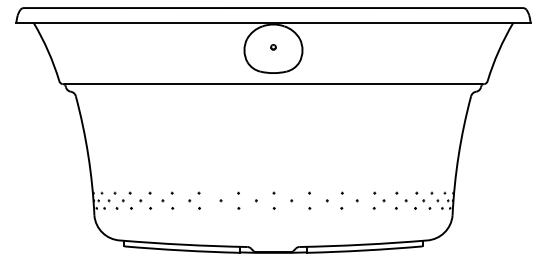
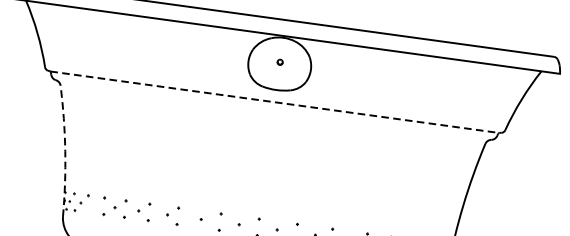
line: (273, 84) -> (274, 102), solid -> dashed
arc: (88, 155) -> (65, 151), solid -> dashed
part: (119, 204) -> (91, 208), removed

